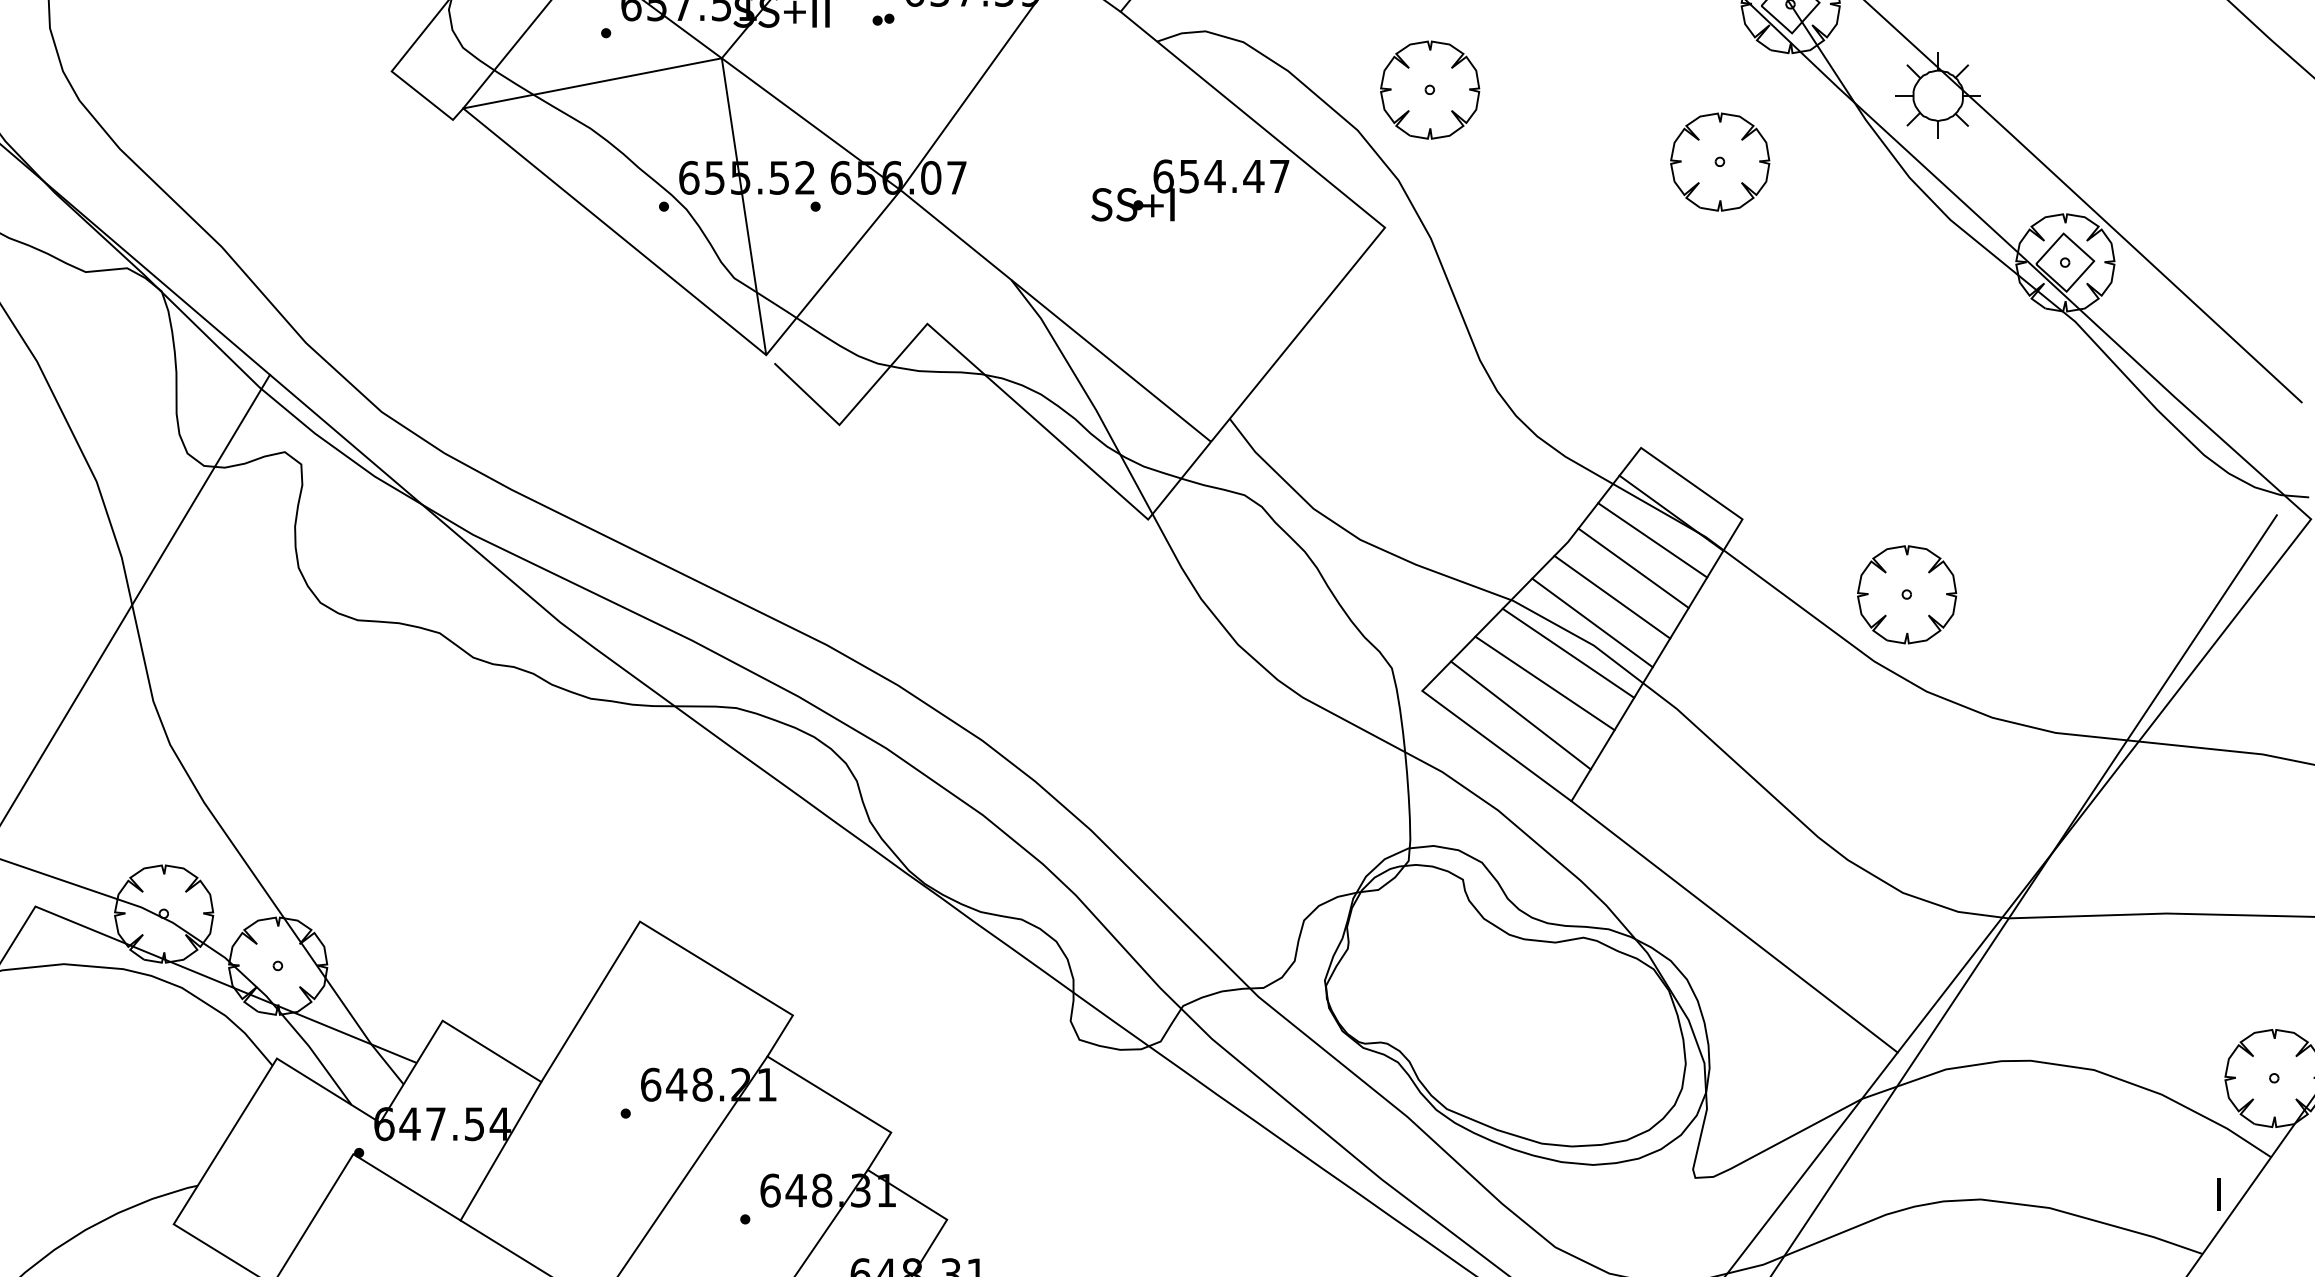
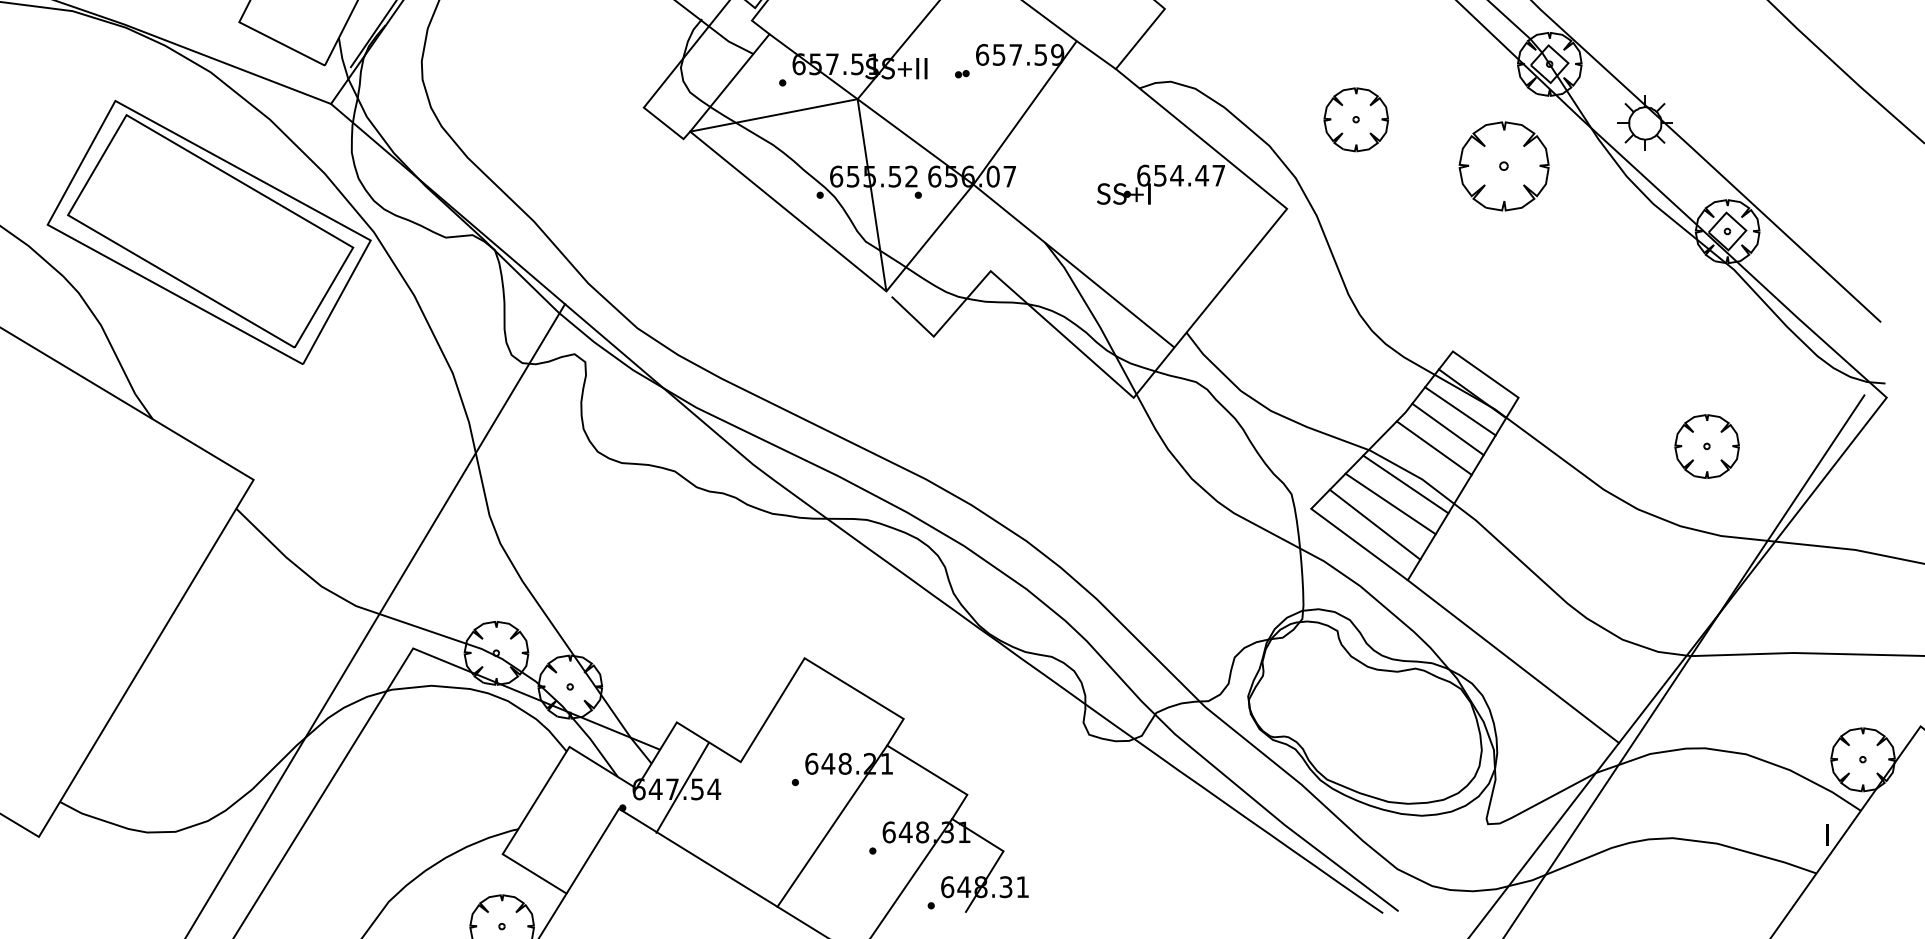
part: (1428, 89) -> (1355, 119), moved
part: (1719, 162) -> (1503, 166), size x1.4
part: (1906, 594) -> (1706, 446), moved
line: (1592, 622) -> (1421, 464), removed
line: (500, 1150) -> (682, 787), moved

